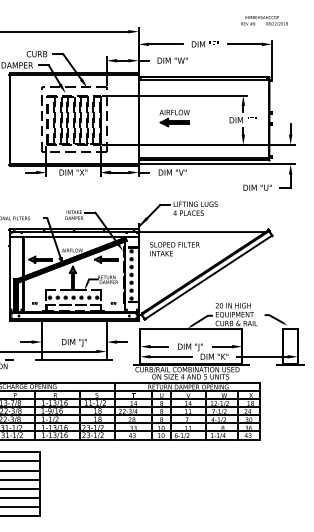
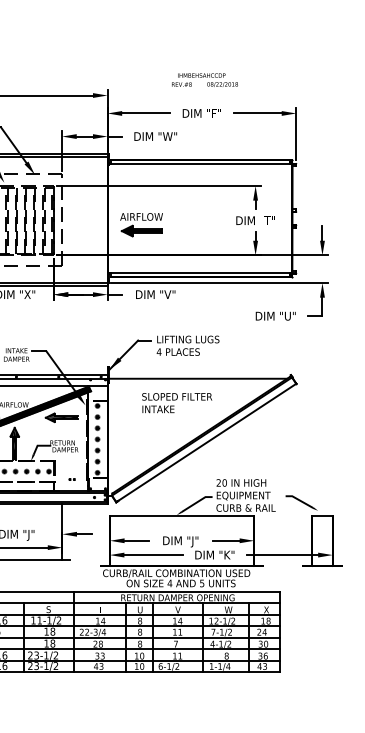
text: (264, 20) -> (204, 79), moved
part: (174, 118) -> (141, 225), moved
text: (174, 249) -> (176, 403), moved

